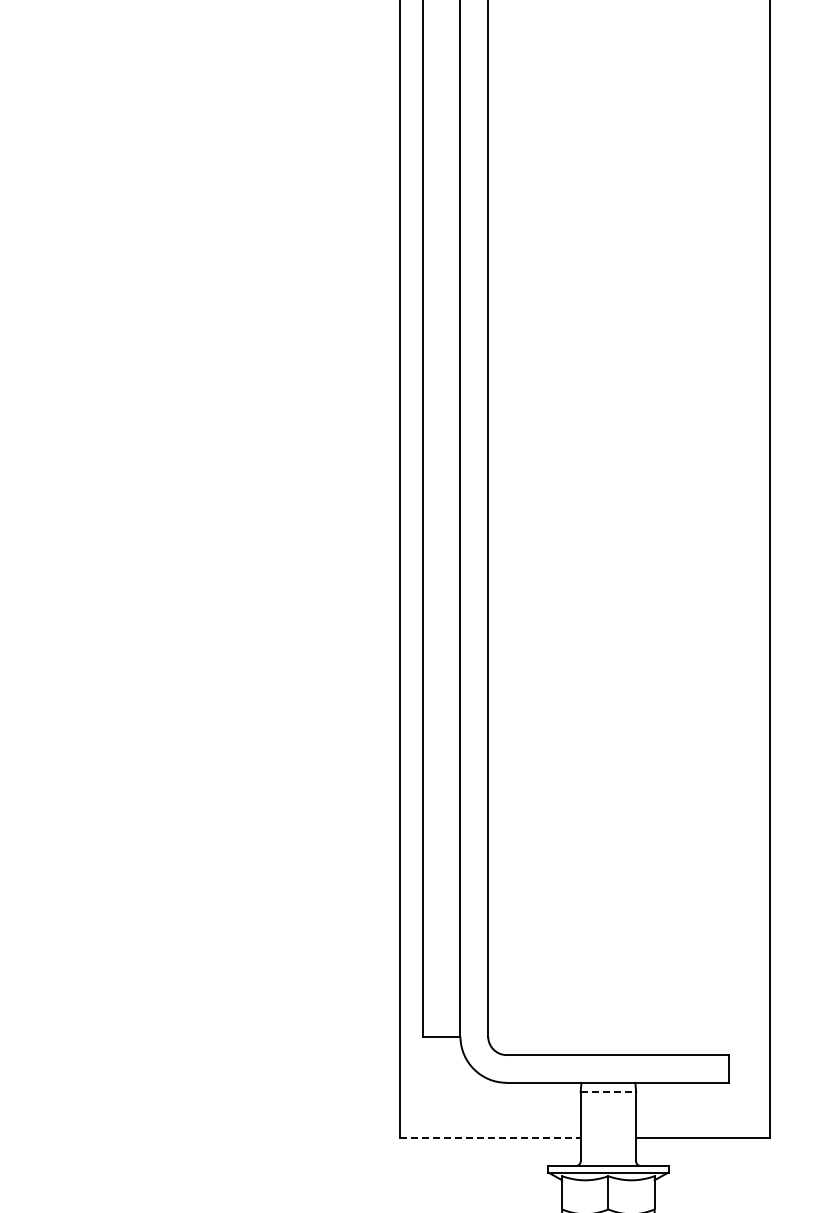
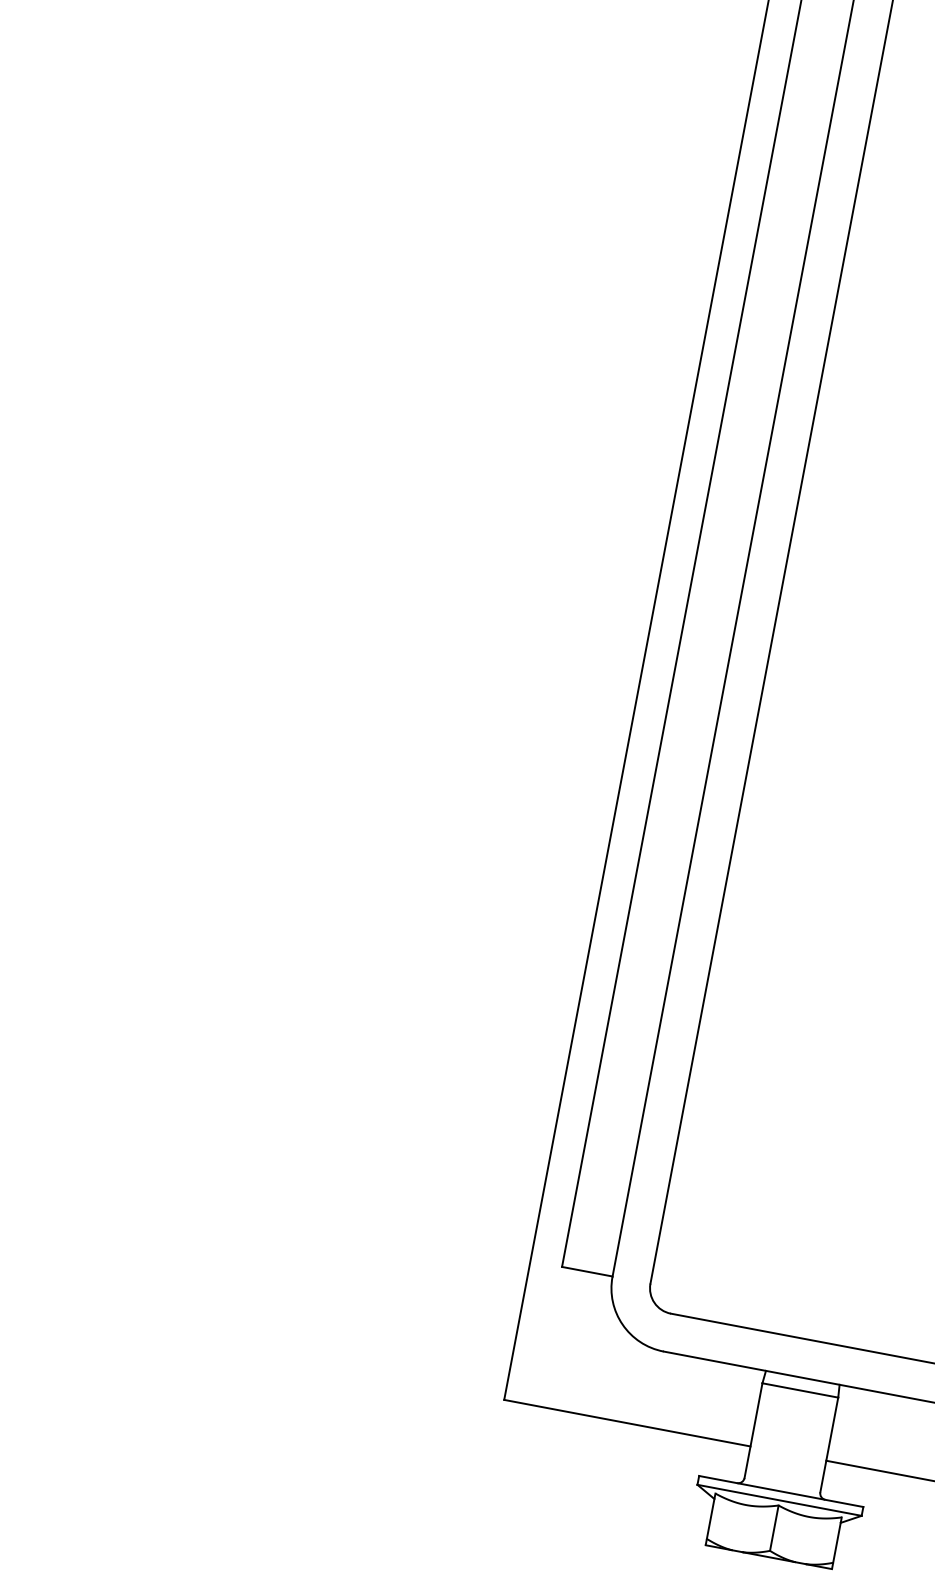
line: (608, 1092) -> (800, 1391), dashed -> solid
line: (491, 1138) -> (628, 1423), dashed -> solid

